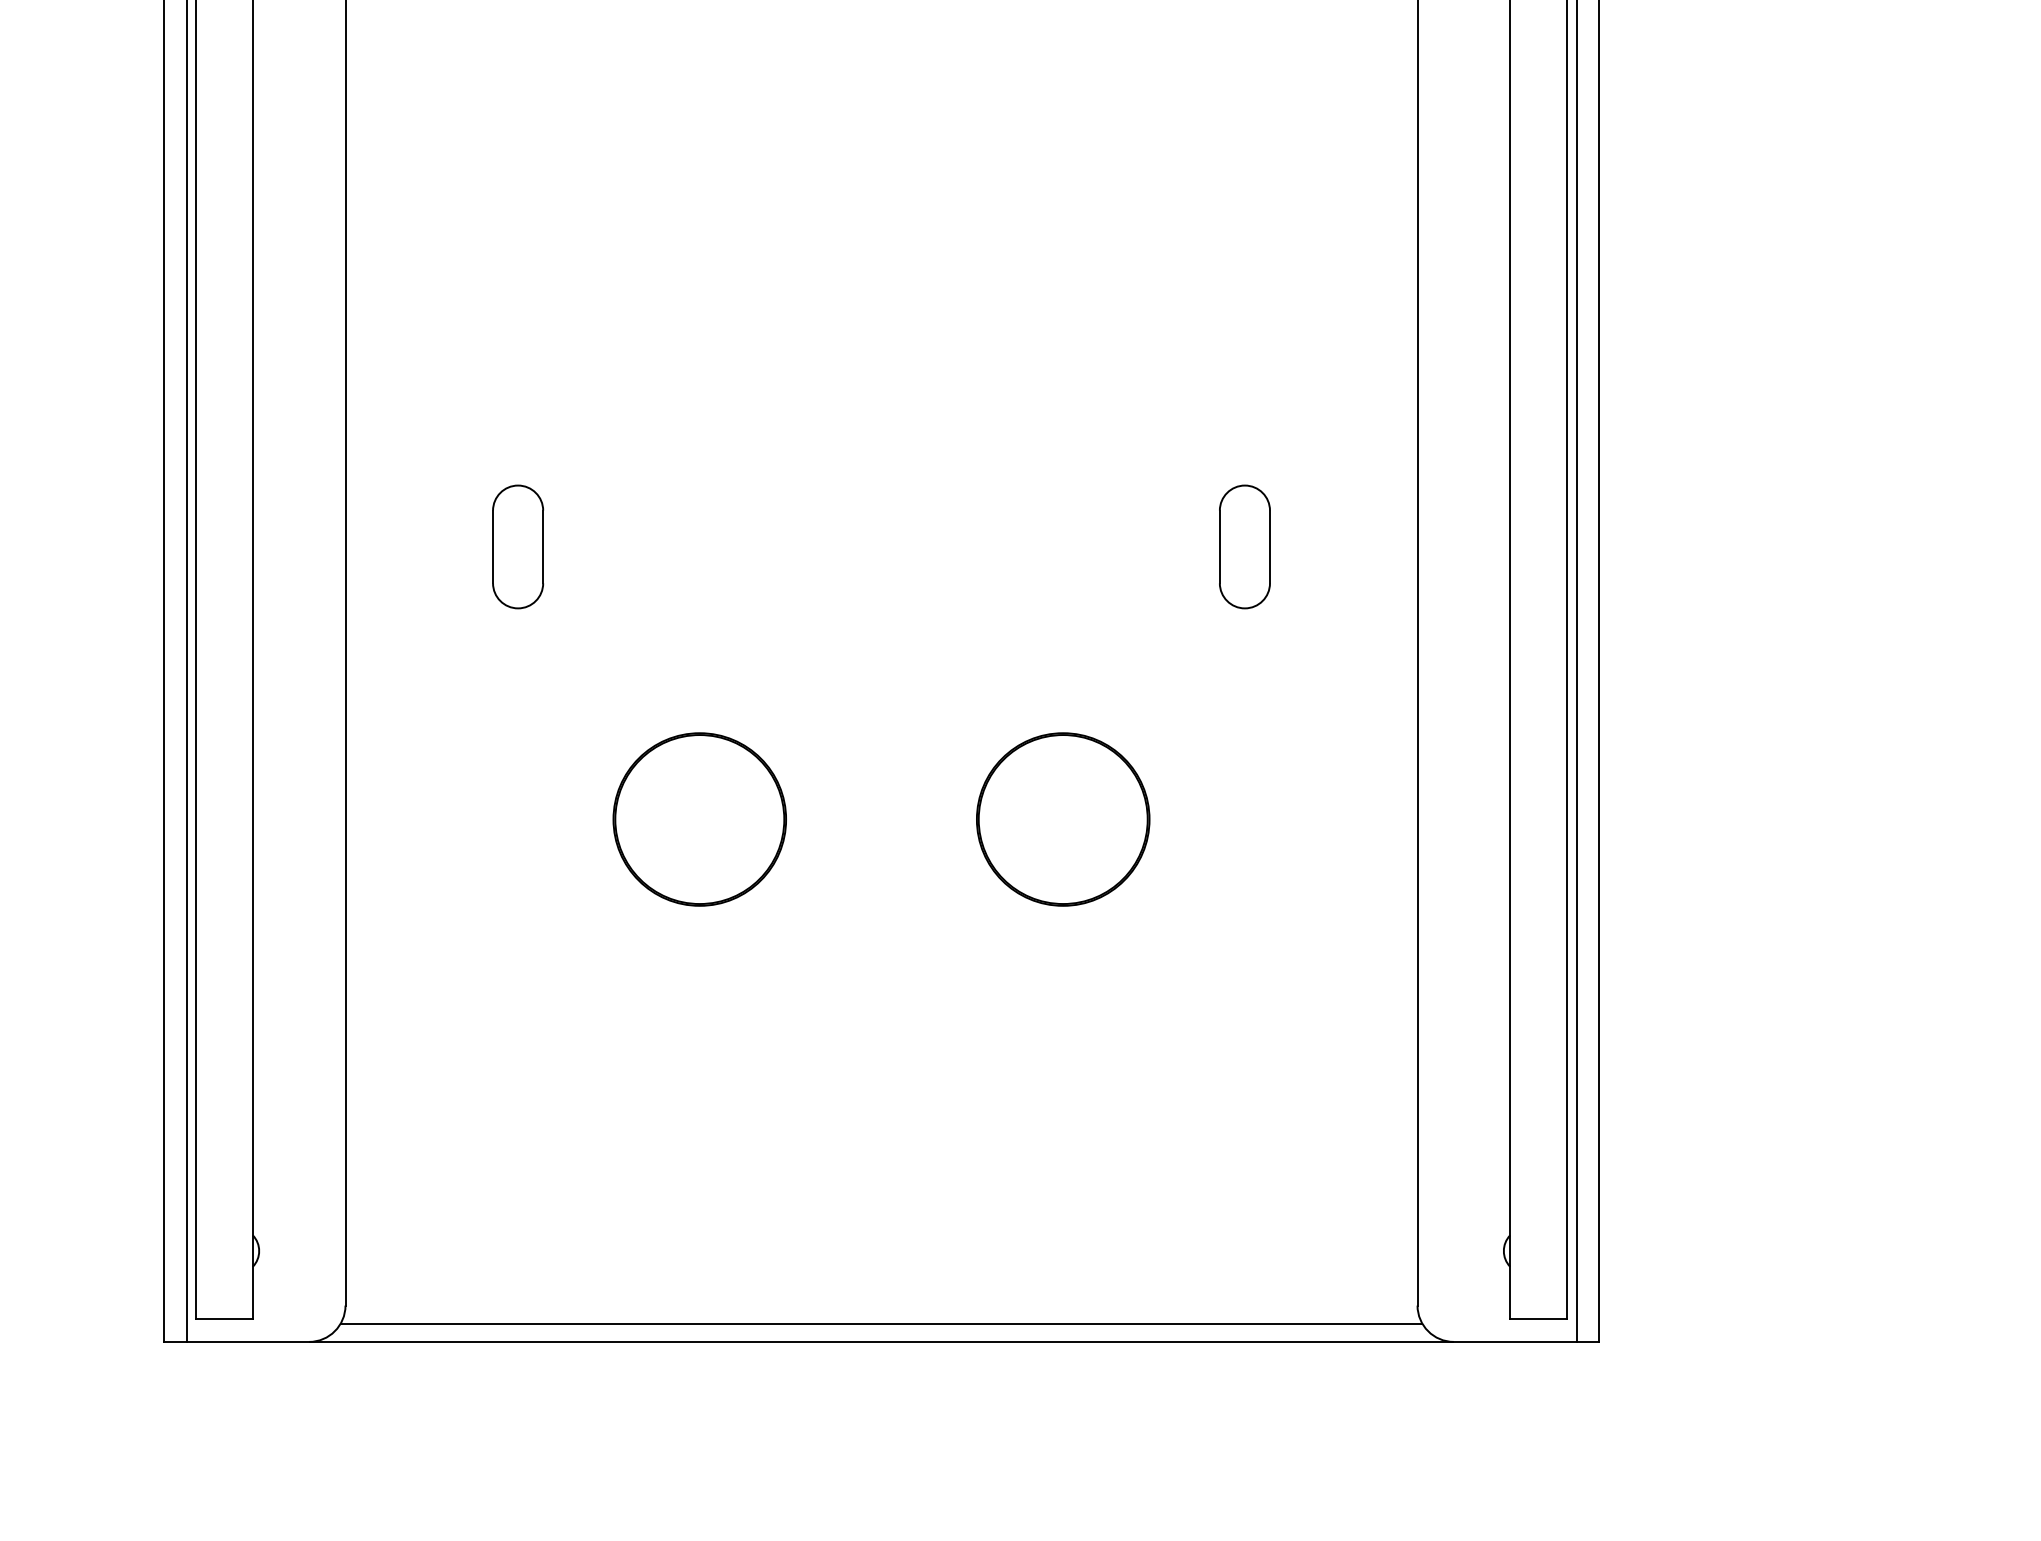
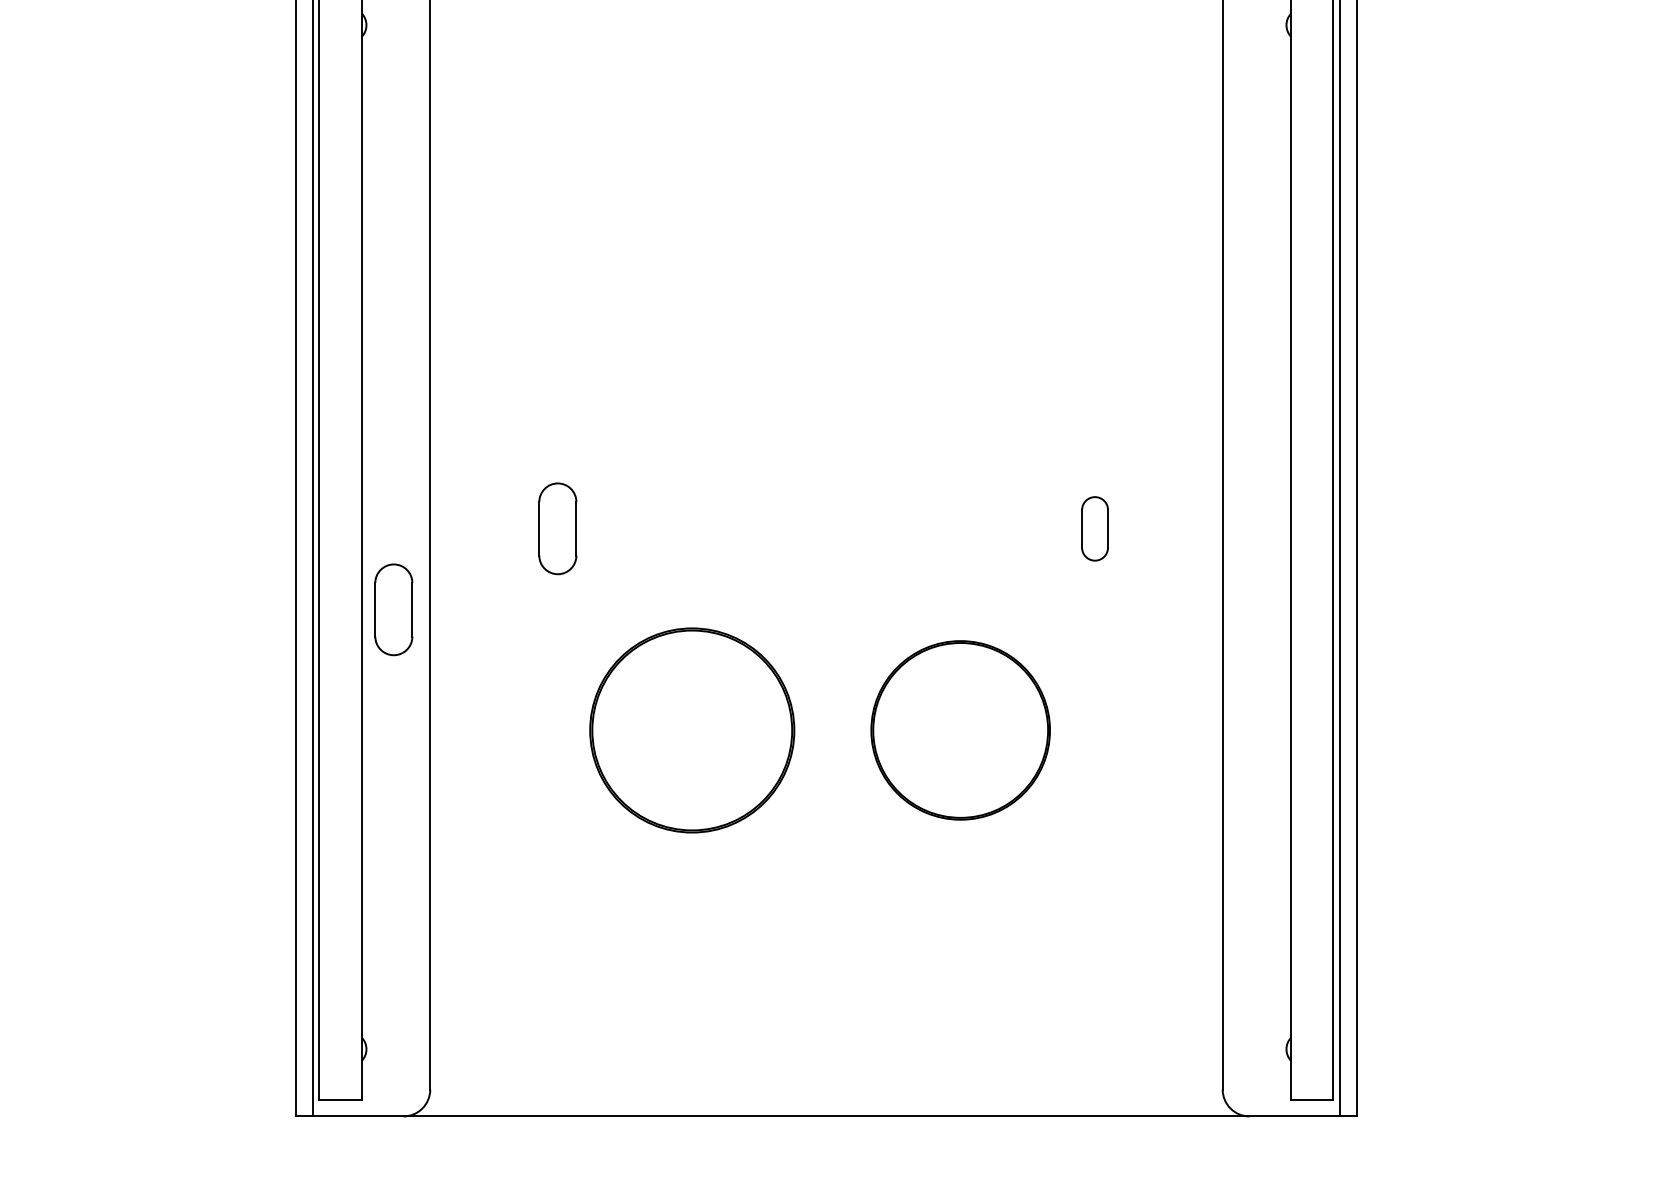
part: (1244, 546) -> (1094, 528), size x0.7
part: (295, 656) -> (393, 609), added
part: (698, 818) -> (691, 729), size x1.6
part: (1062, 818) -> (960, 729), size x1.4
line: (881, 1324) -> (826, 1103), removed

